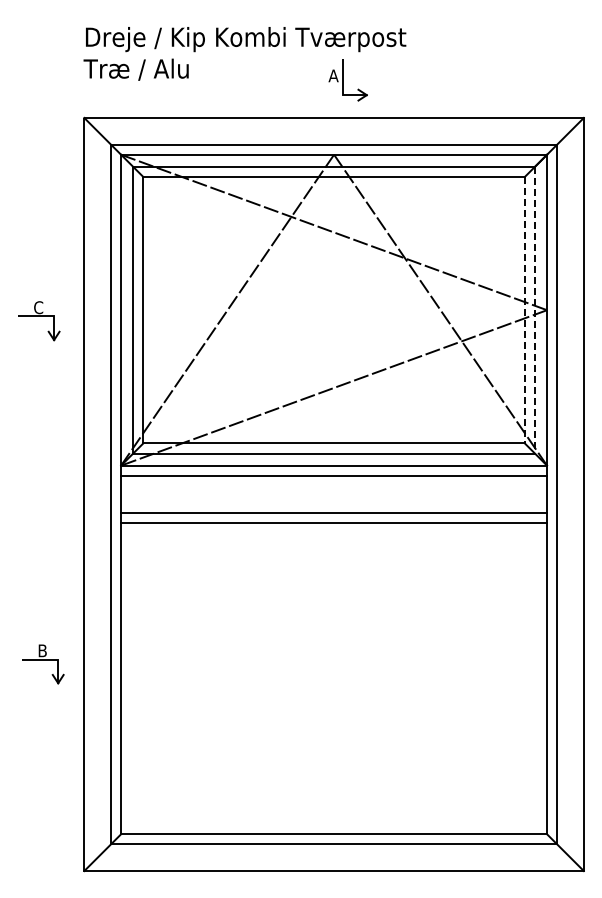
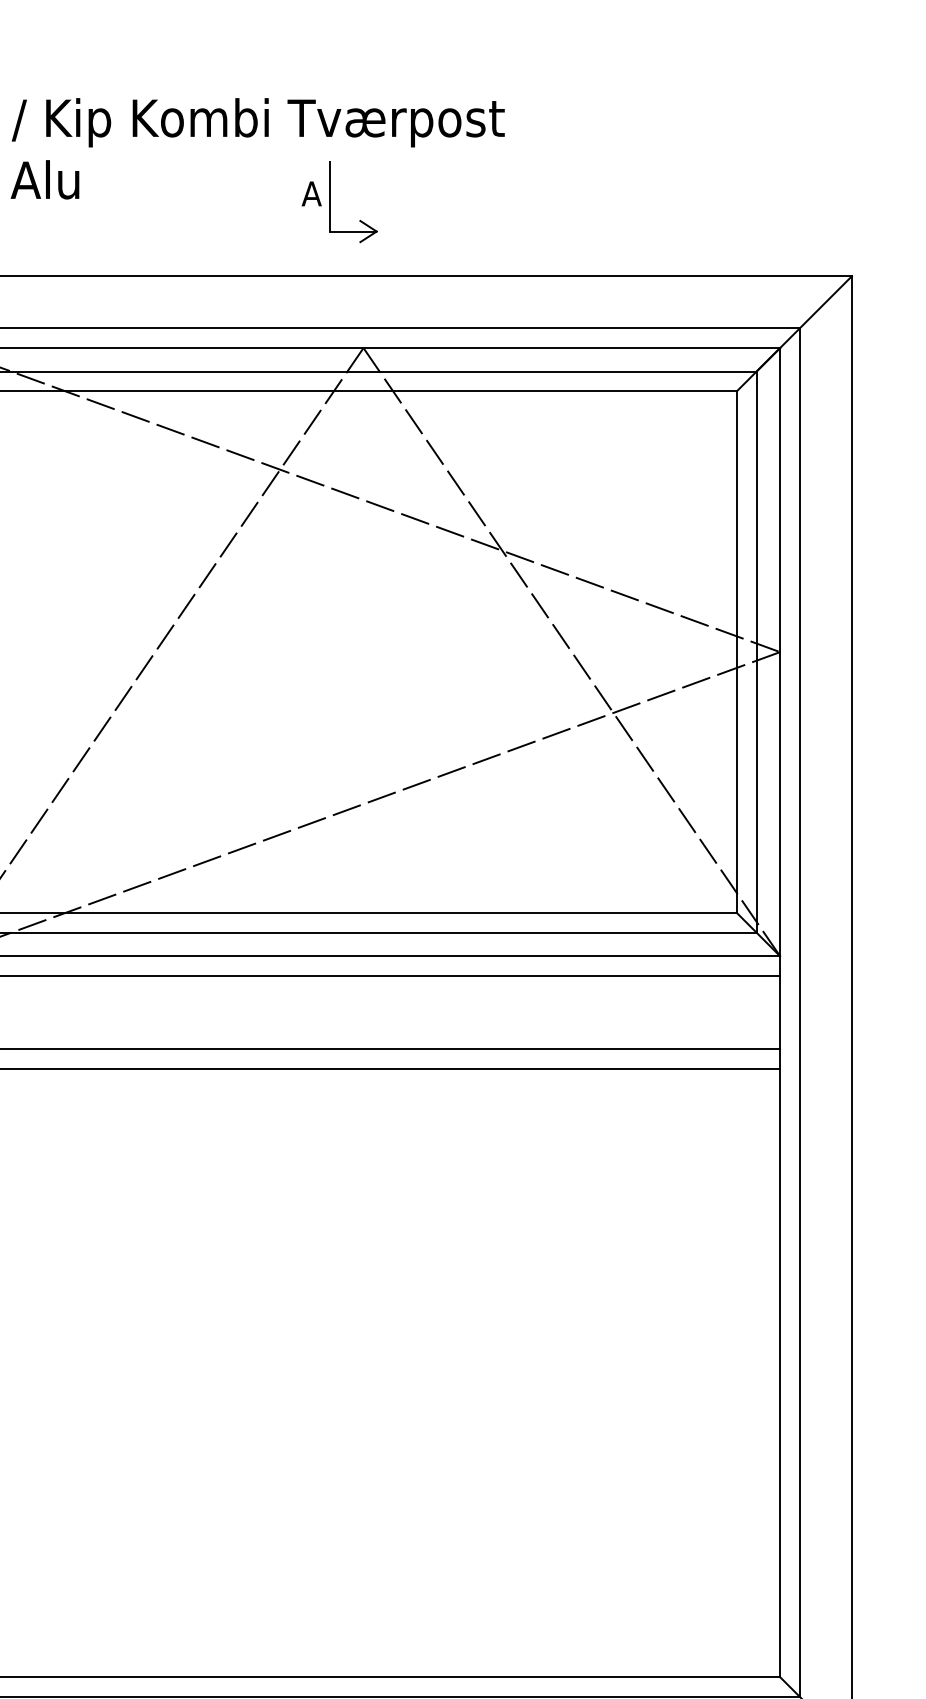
part: (347, 80) -> (338, 202), moved
line: (524, 310) -> (735, 652), dashed -> solid
line: (535, 310) -> (757, 652), dashed -> solid

